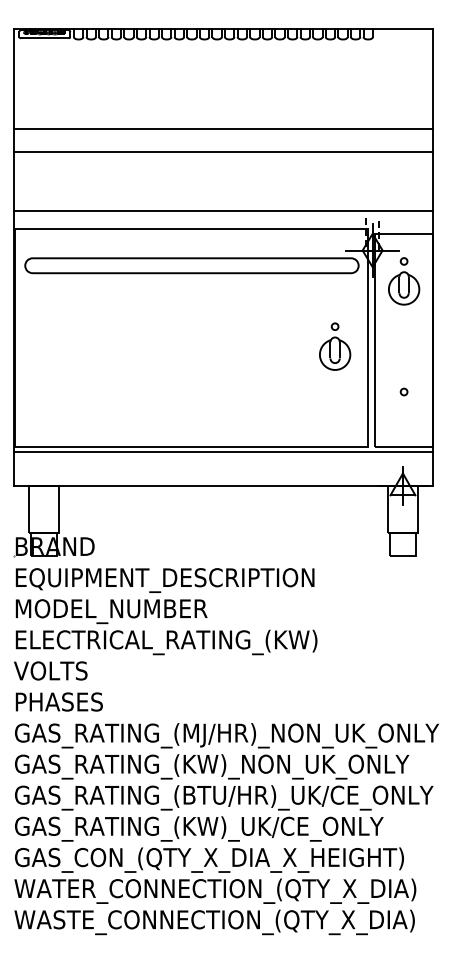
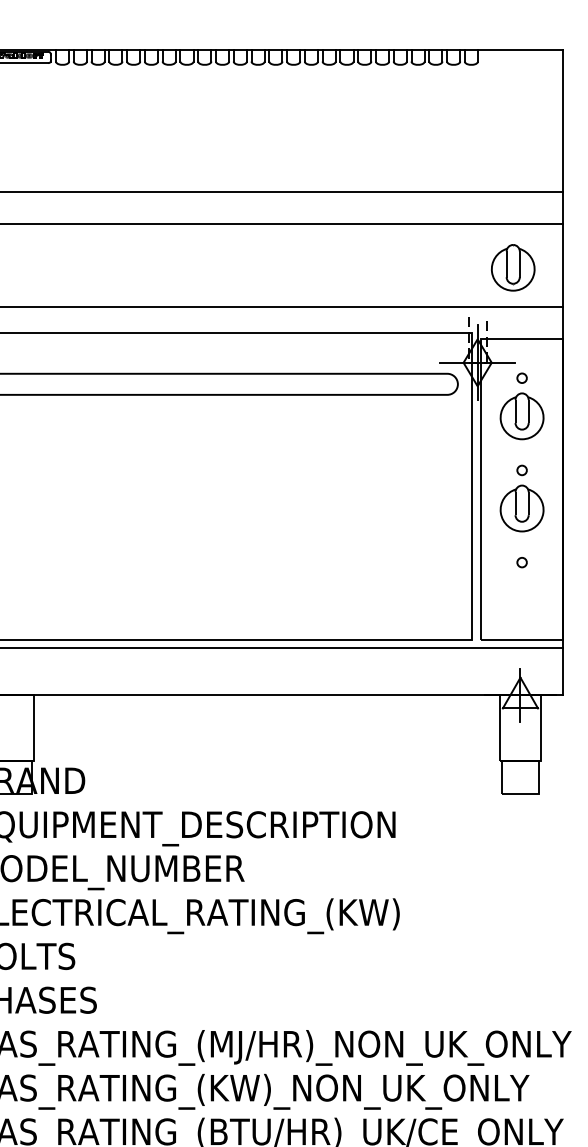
part: (397, 183) -> (512, 268), added
part: (335, 346) -> (522, 498), moved

